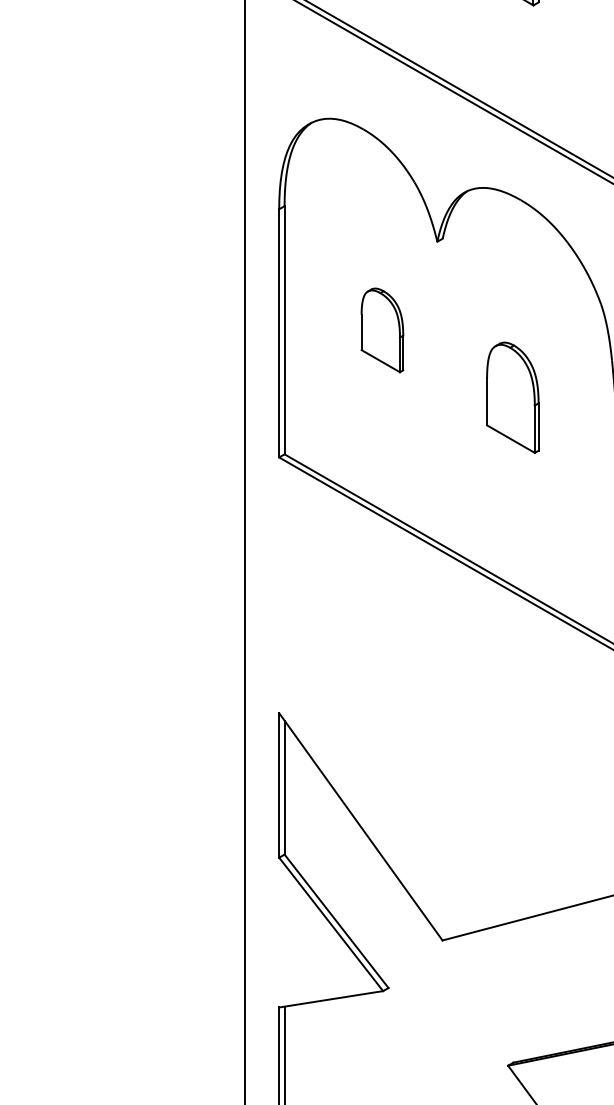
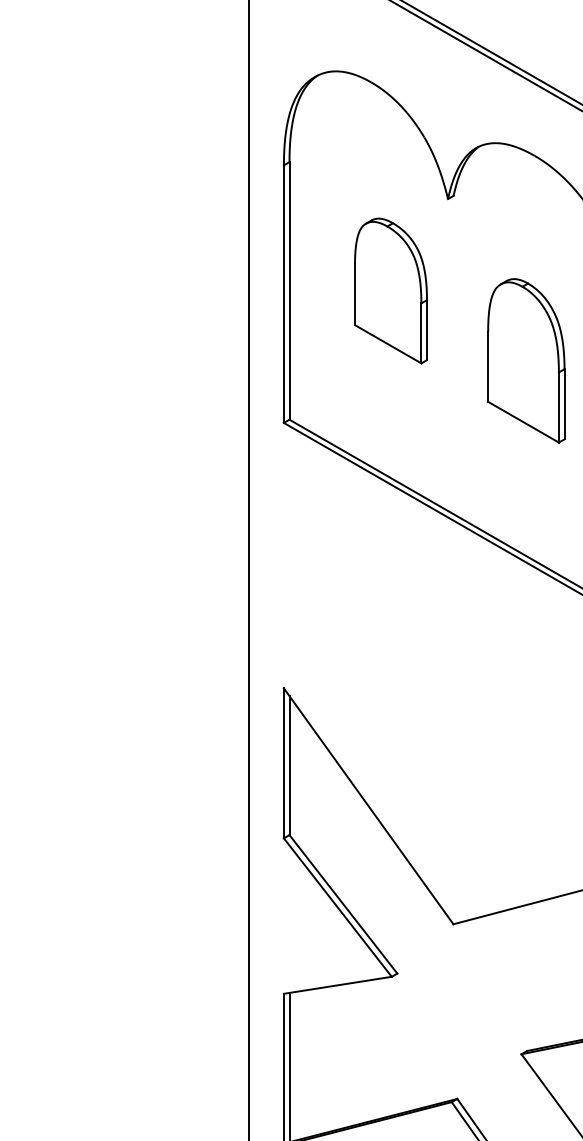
part: (382, 330) -> (391, 291), size x1.67
part: (512, 397) -> (526, 360), size x1.43

